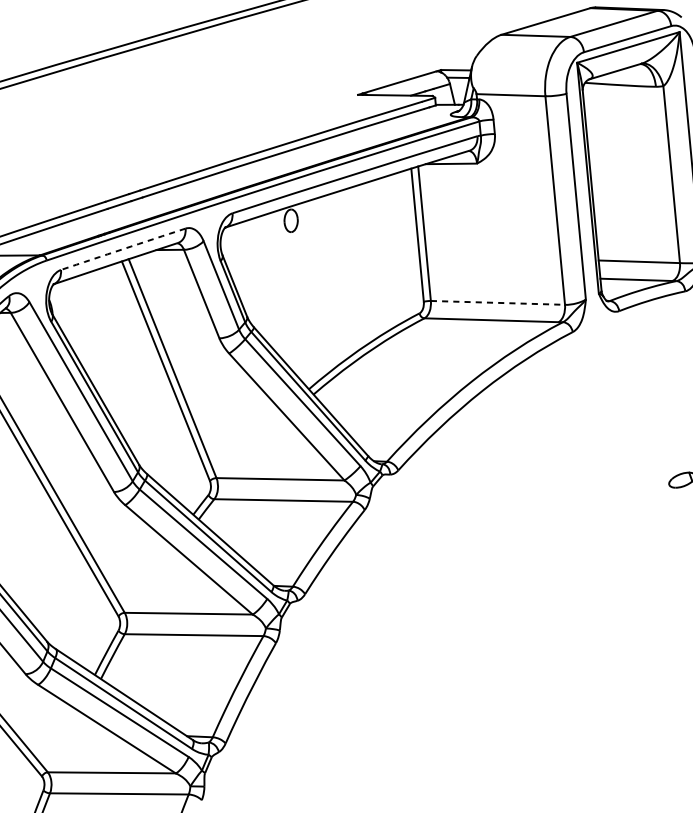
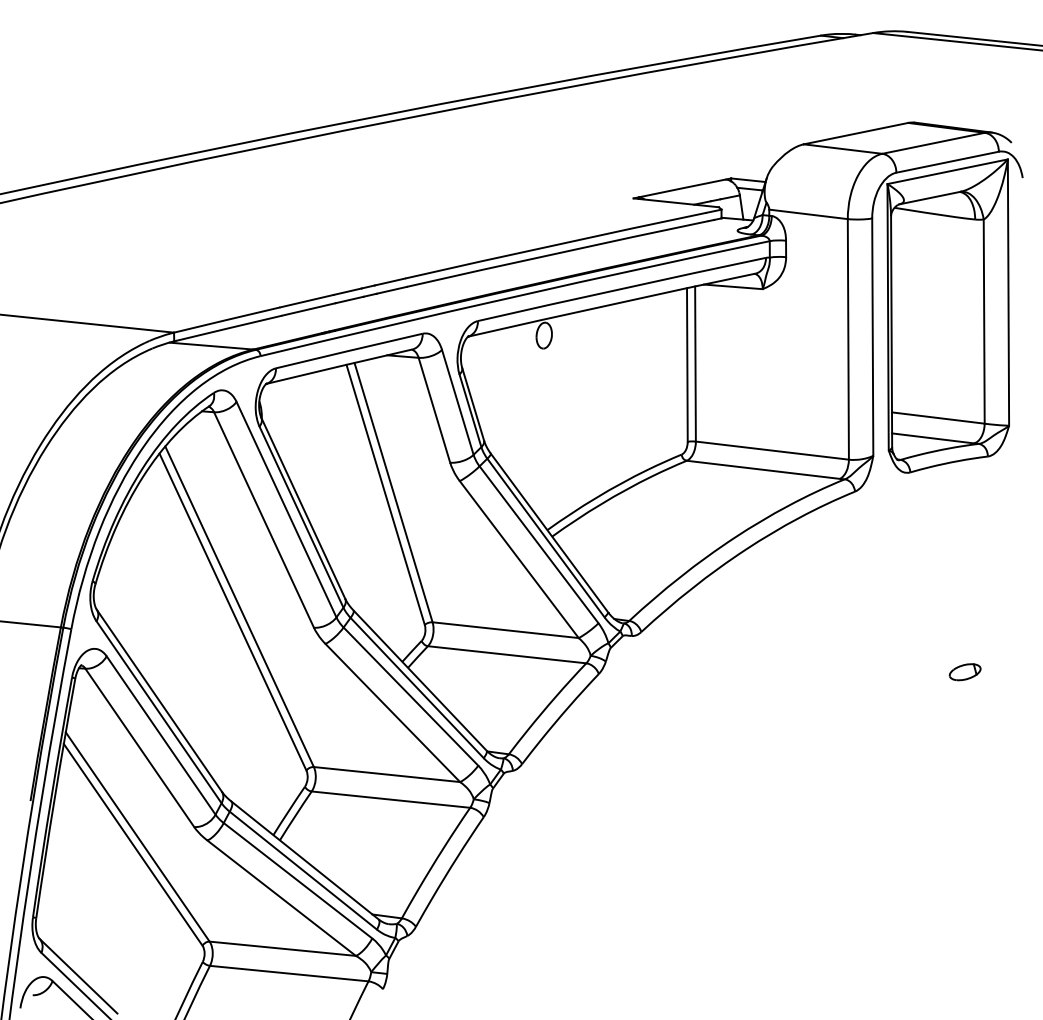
arc: (123, 248) -> (349, 350), dashed -> solid
line: (498, 302) -> (772, 450), dashed -> solid

